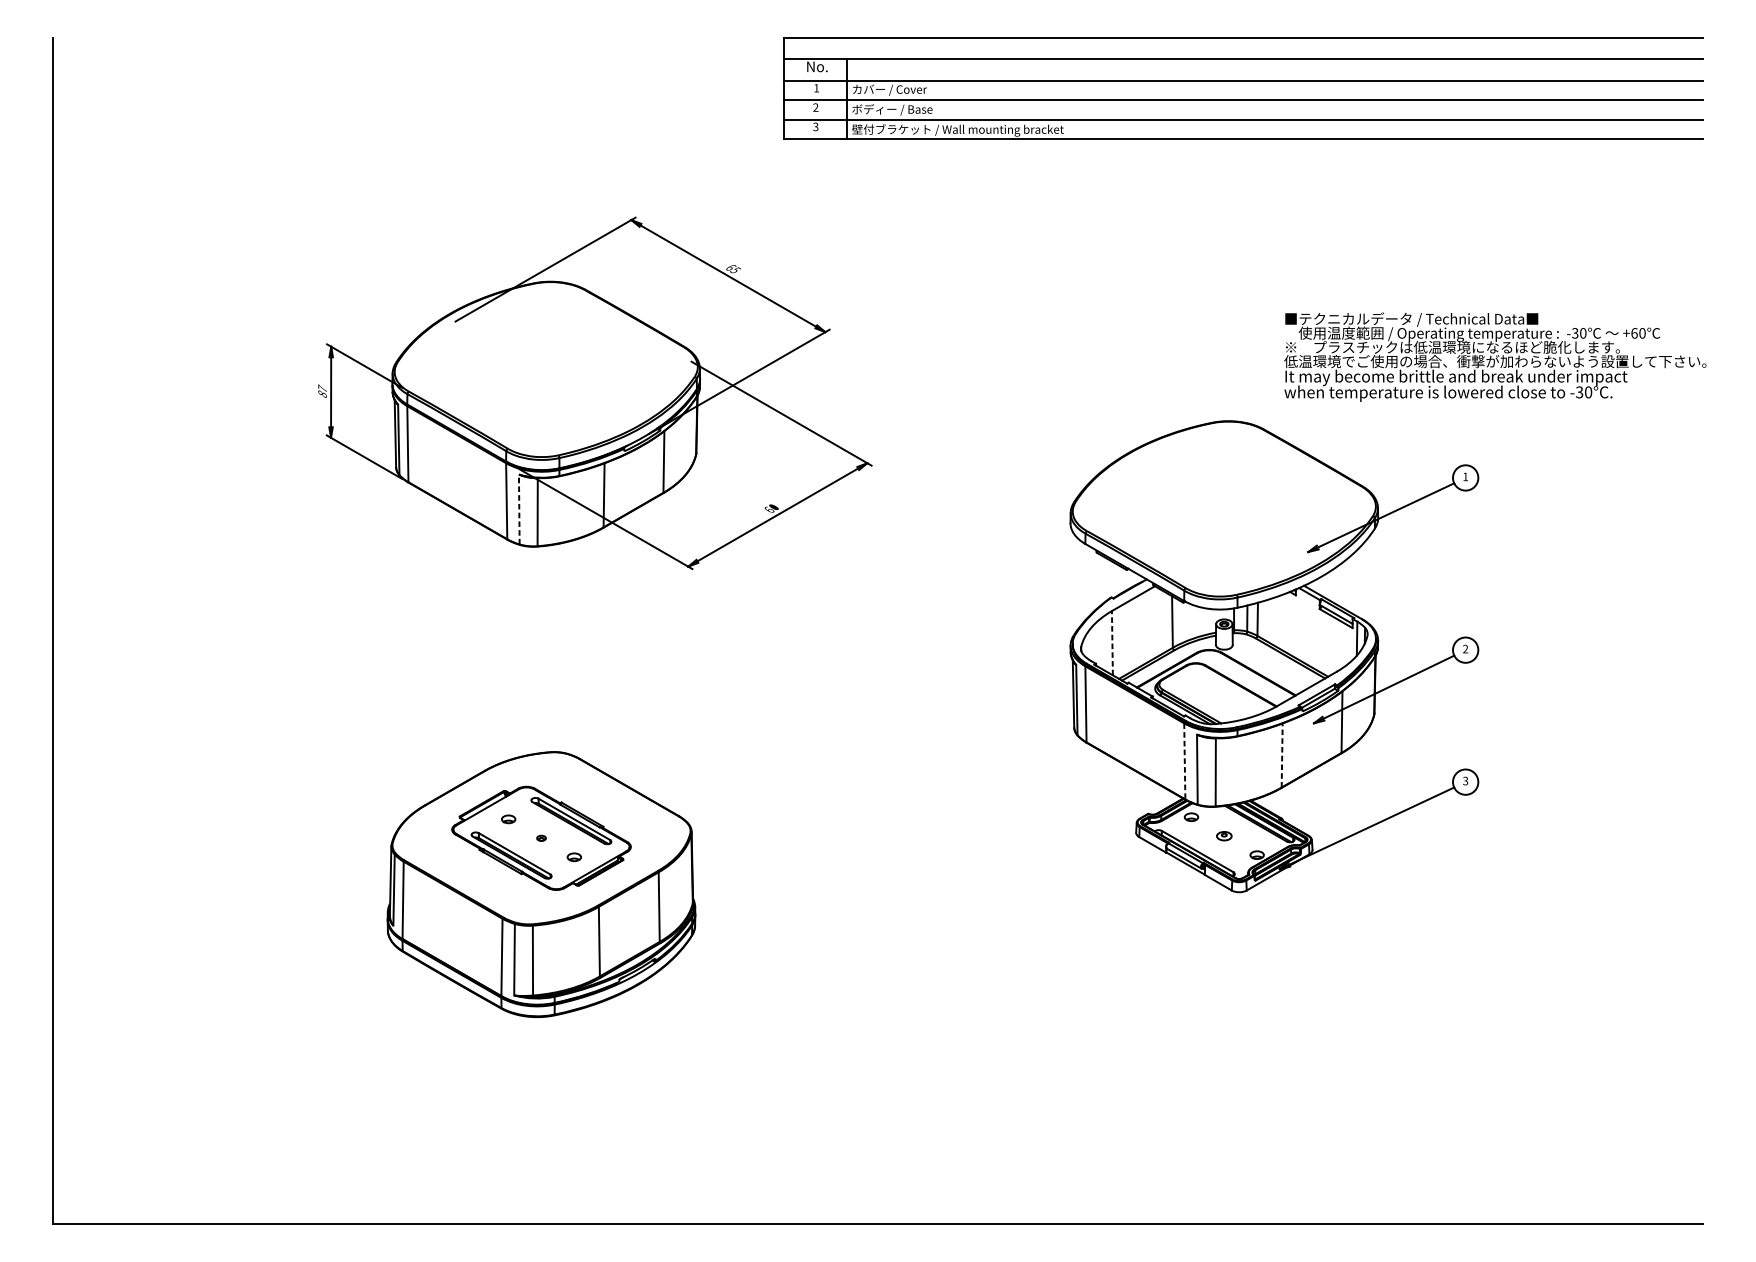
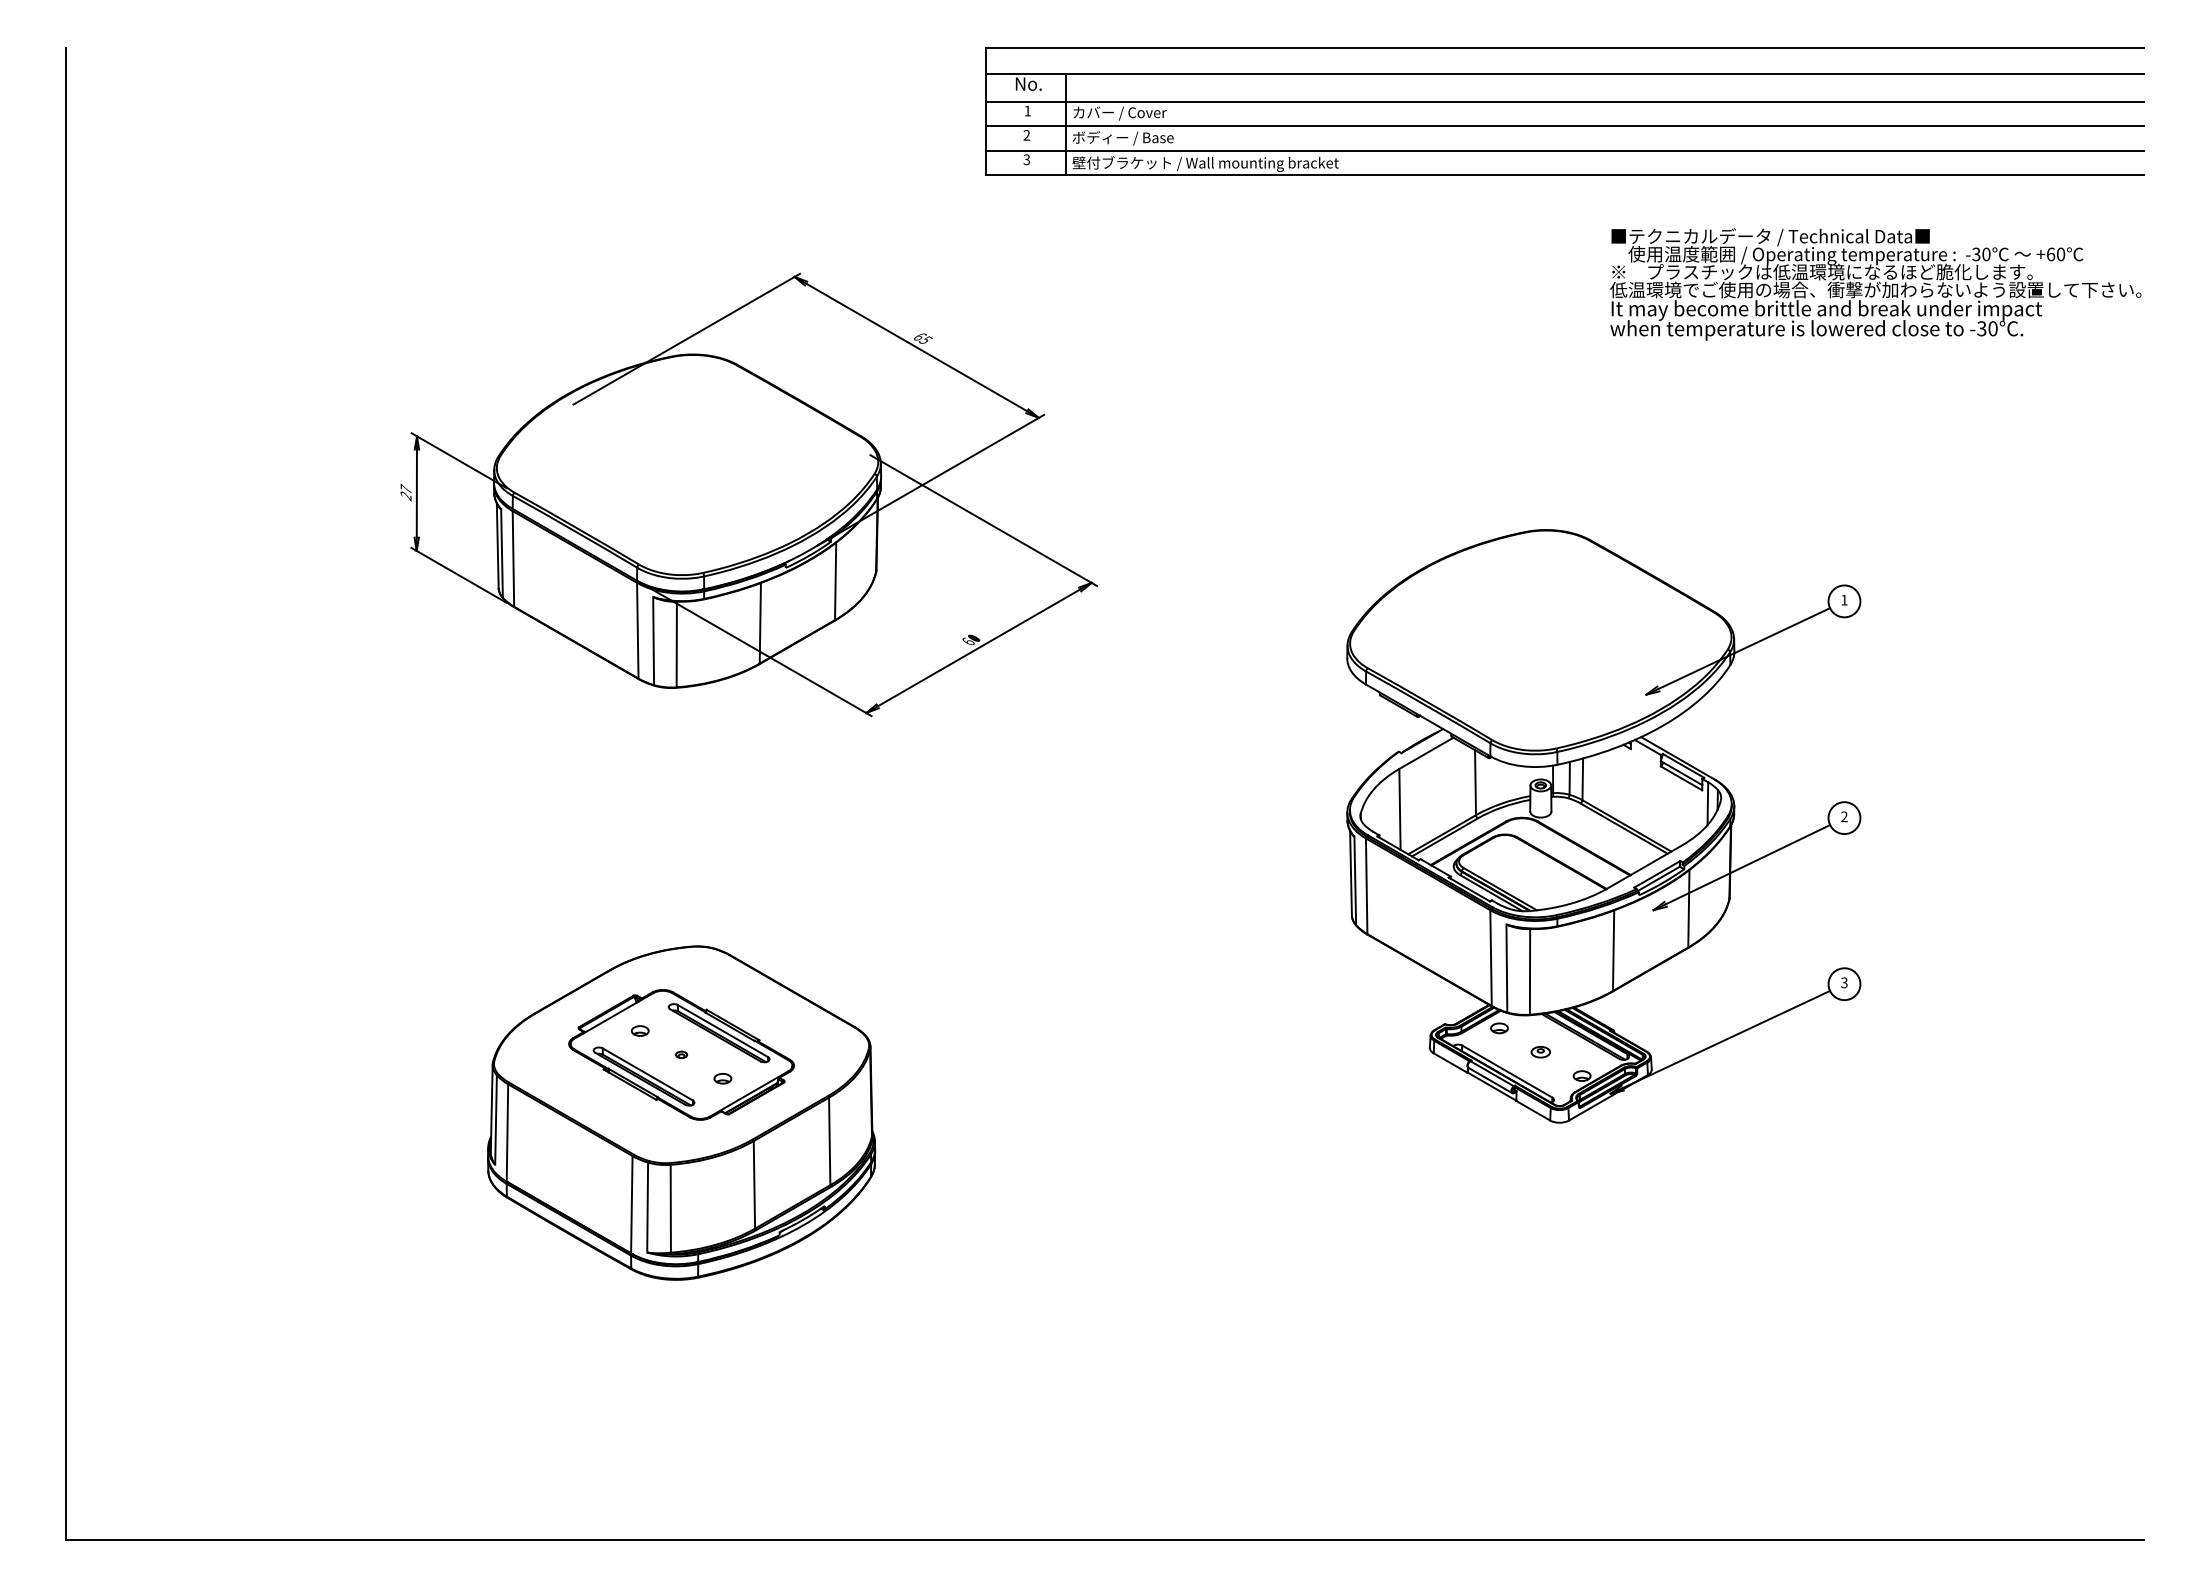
text: (1495, 357) -> (1875, 284), moved
text: (322, 394) -> (405, 496), 87 -> 27
line: (519, 509) -> (653, 641), dashed -> solid
line: (1112, 642) -> (1399, 808), dashed -> solid
line: (1282, 755) -> (1613, 950), dashed -> solid
line: (1185, 761) -> (1491, 958), dashed -> solid

